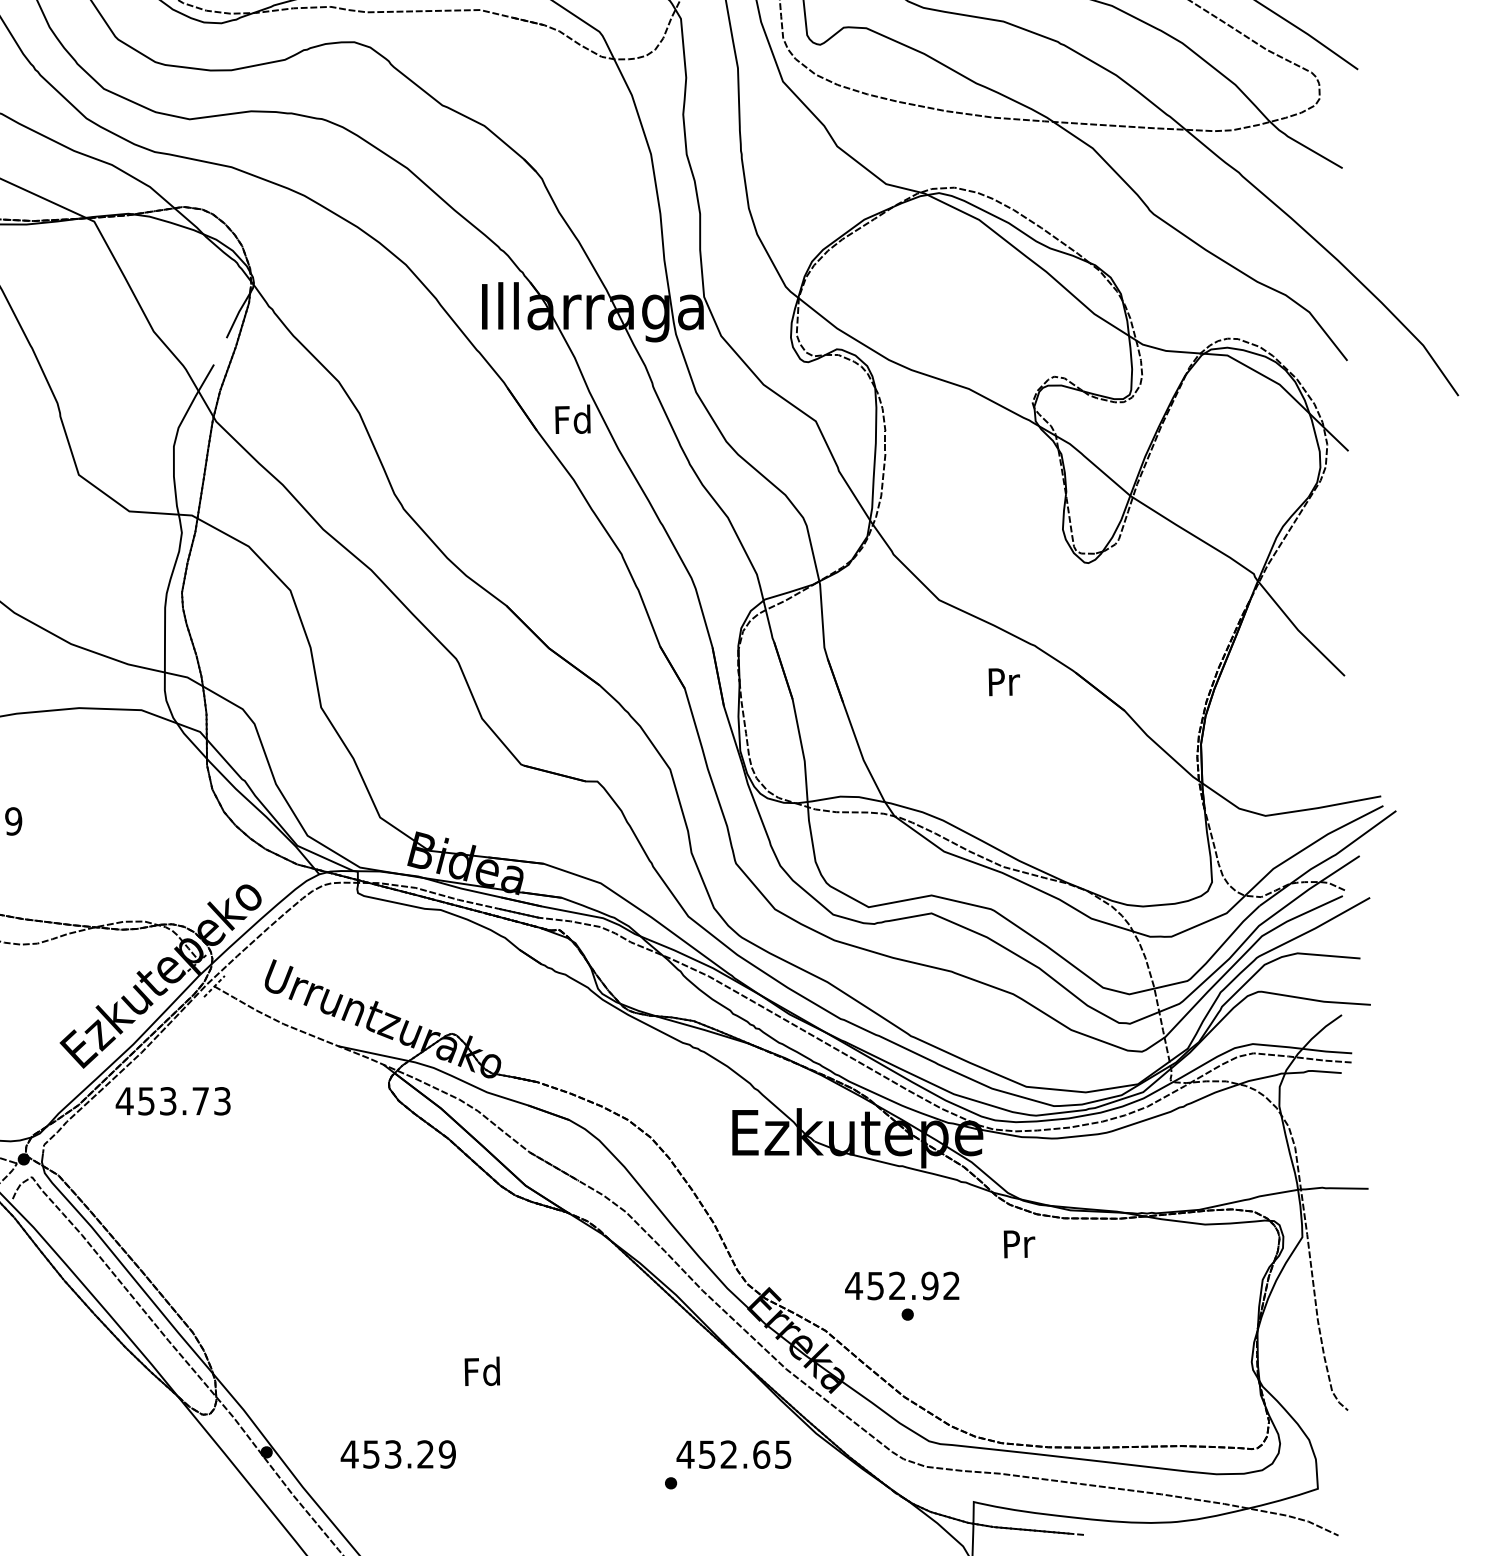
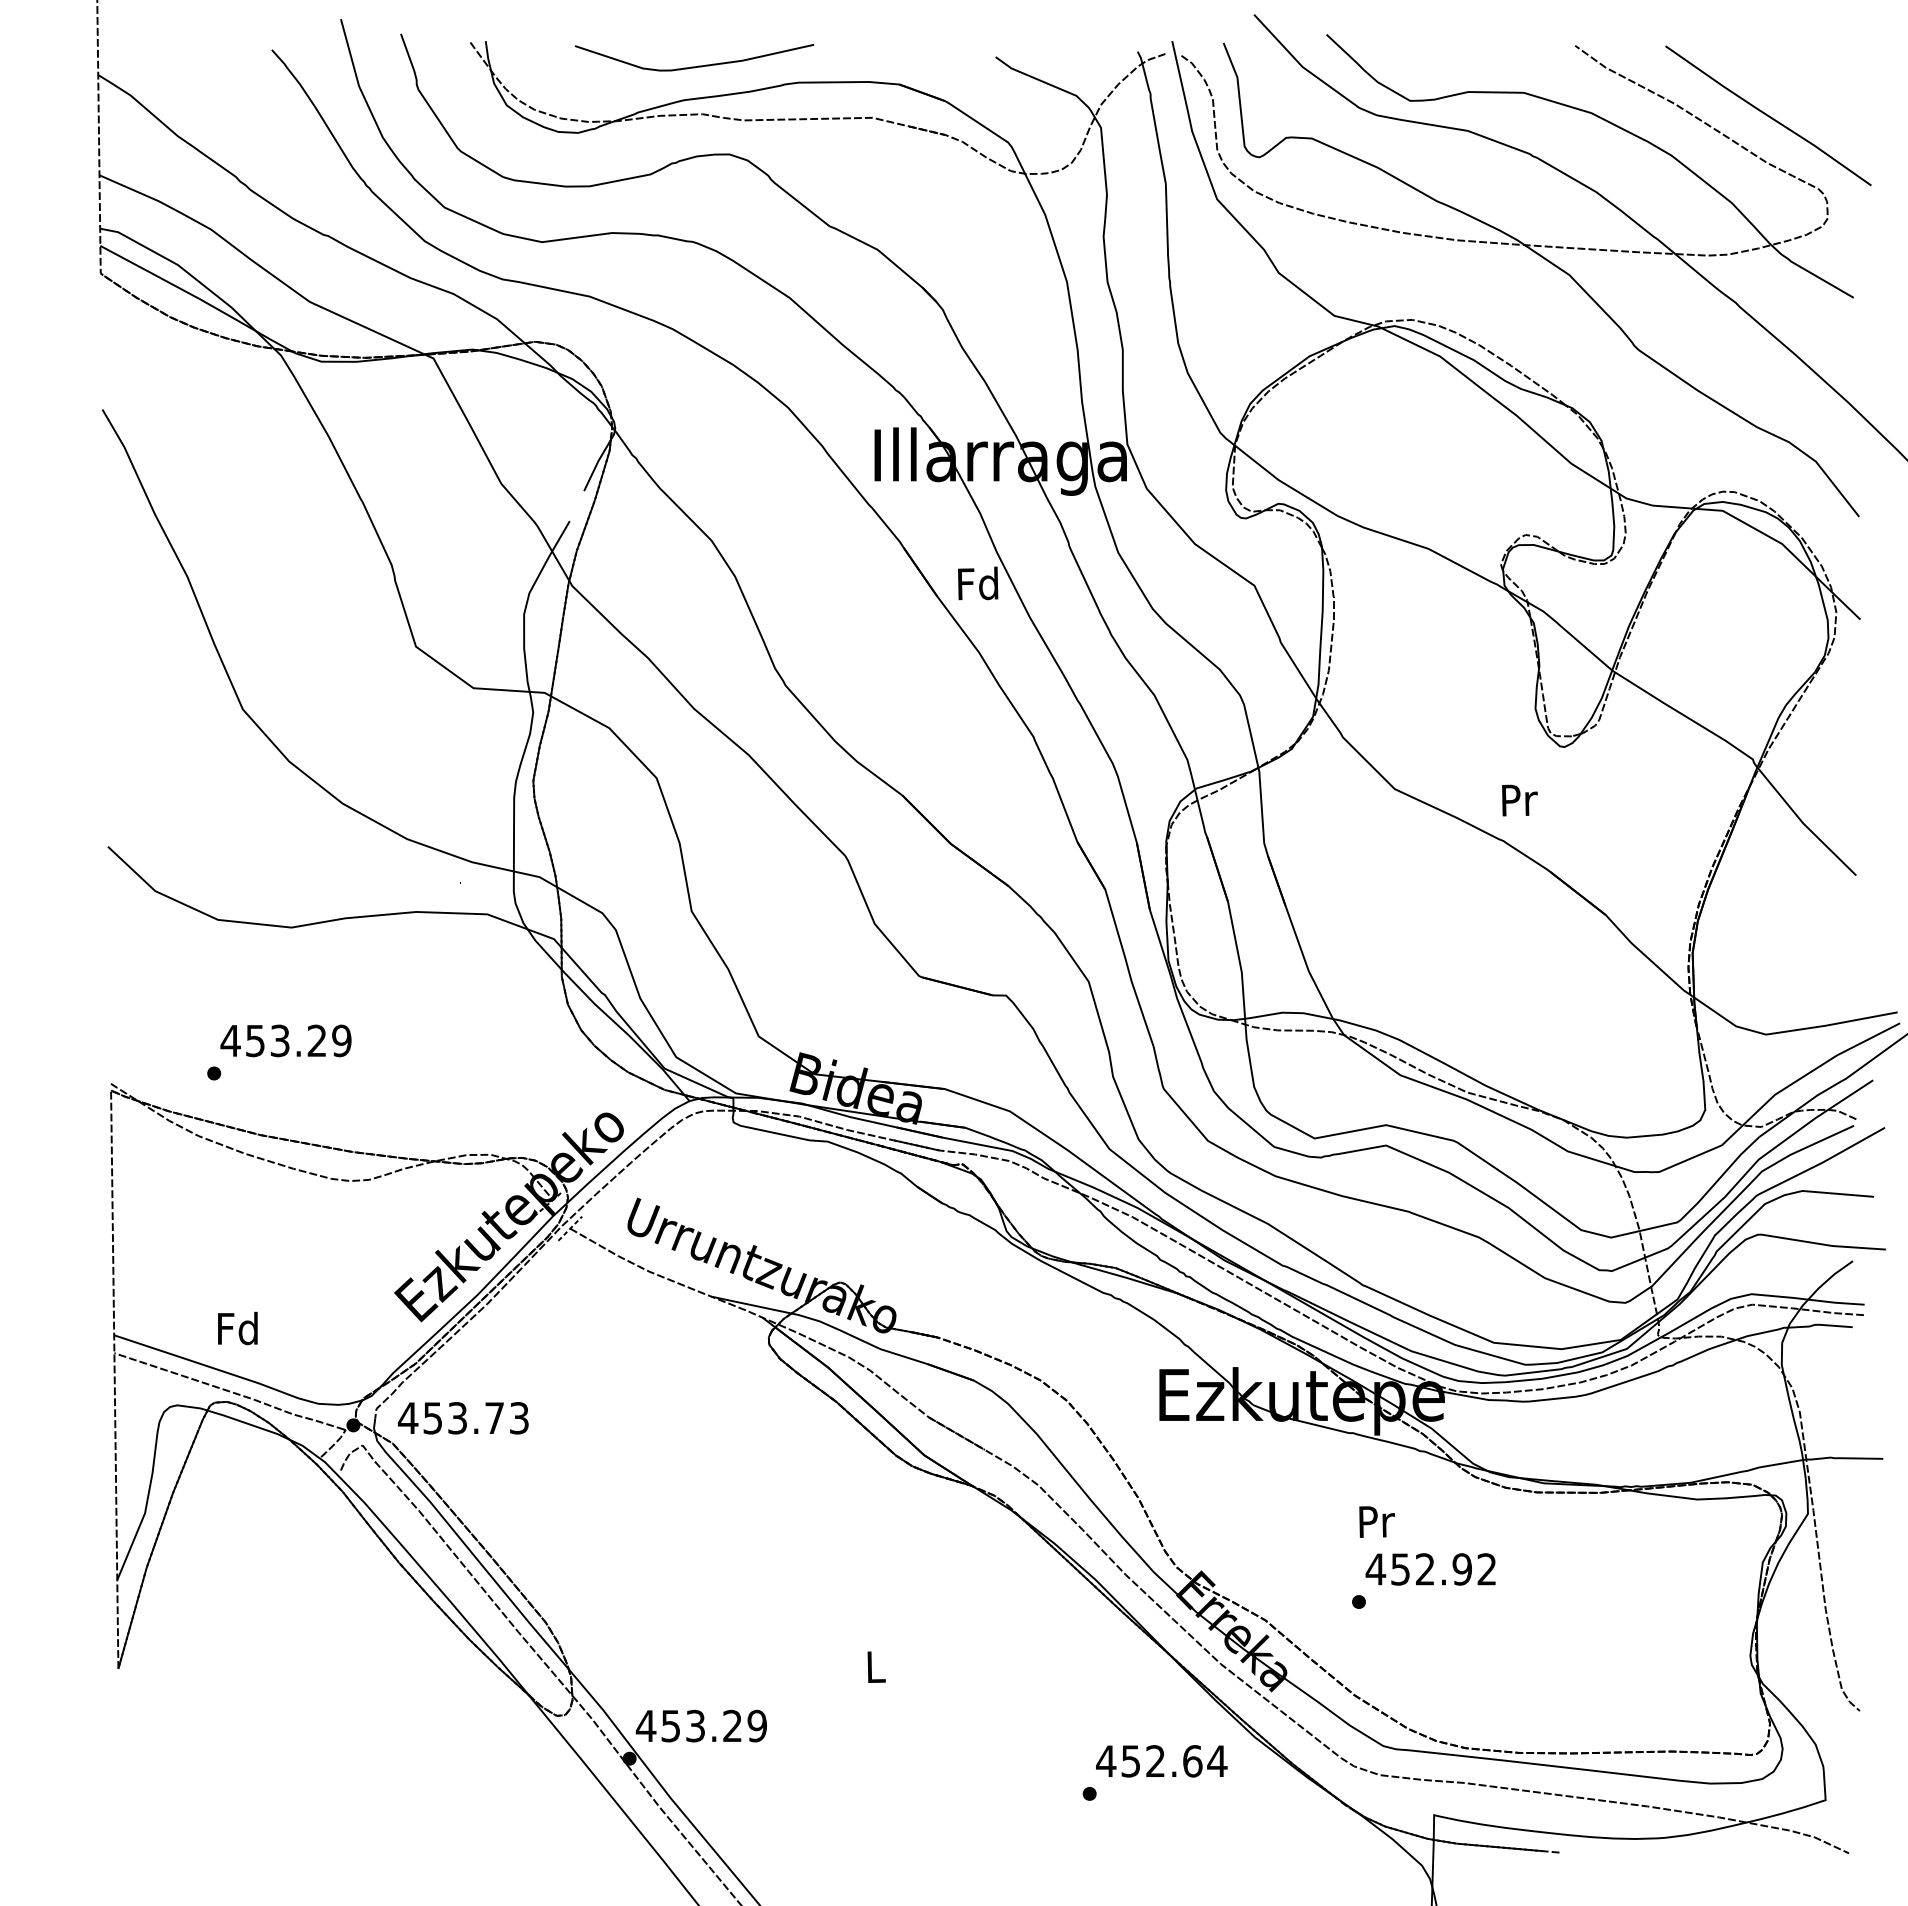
text: (1004, 682) -> (1519, 800), moved
text: (173, 1101) -> (463, 1418), moved
text: (1018, 1243) -> (1376, 1521), moved
text: (902, 1286) -> (1430, 1569), moved
text: (482, 1371) -> (875, 1666), Fd -> L
text: (397, 1453) -> (700, 1725), moved
text: (783, 1454) -> (1217, 1761), 452.65 -> 452.64

